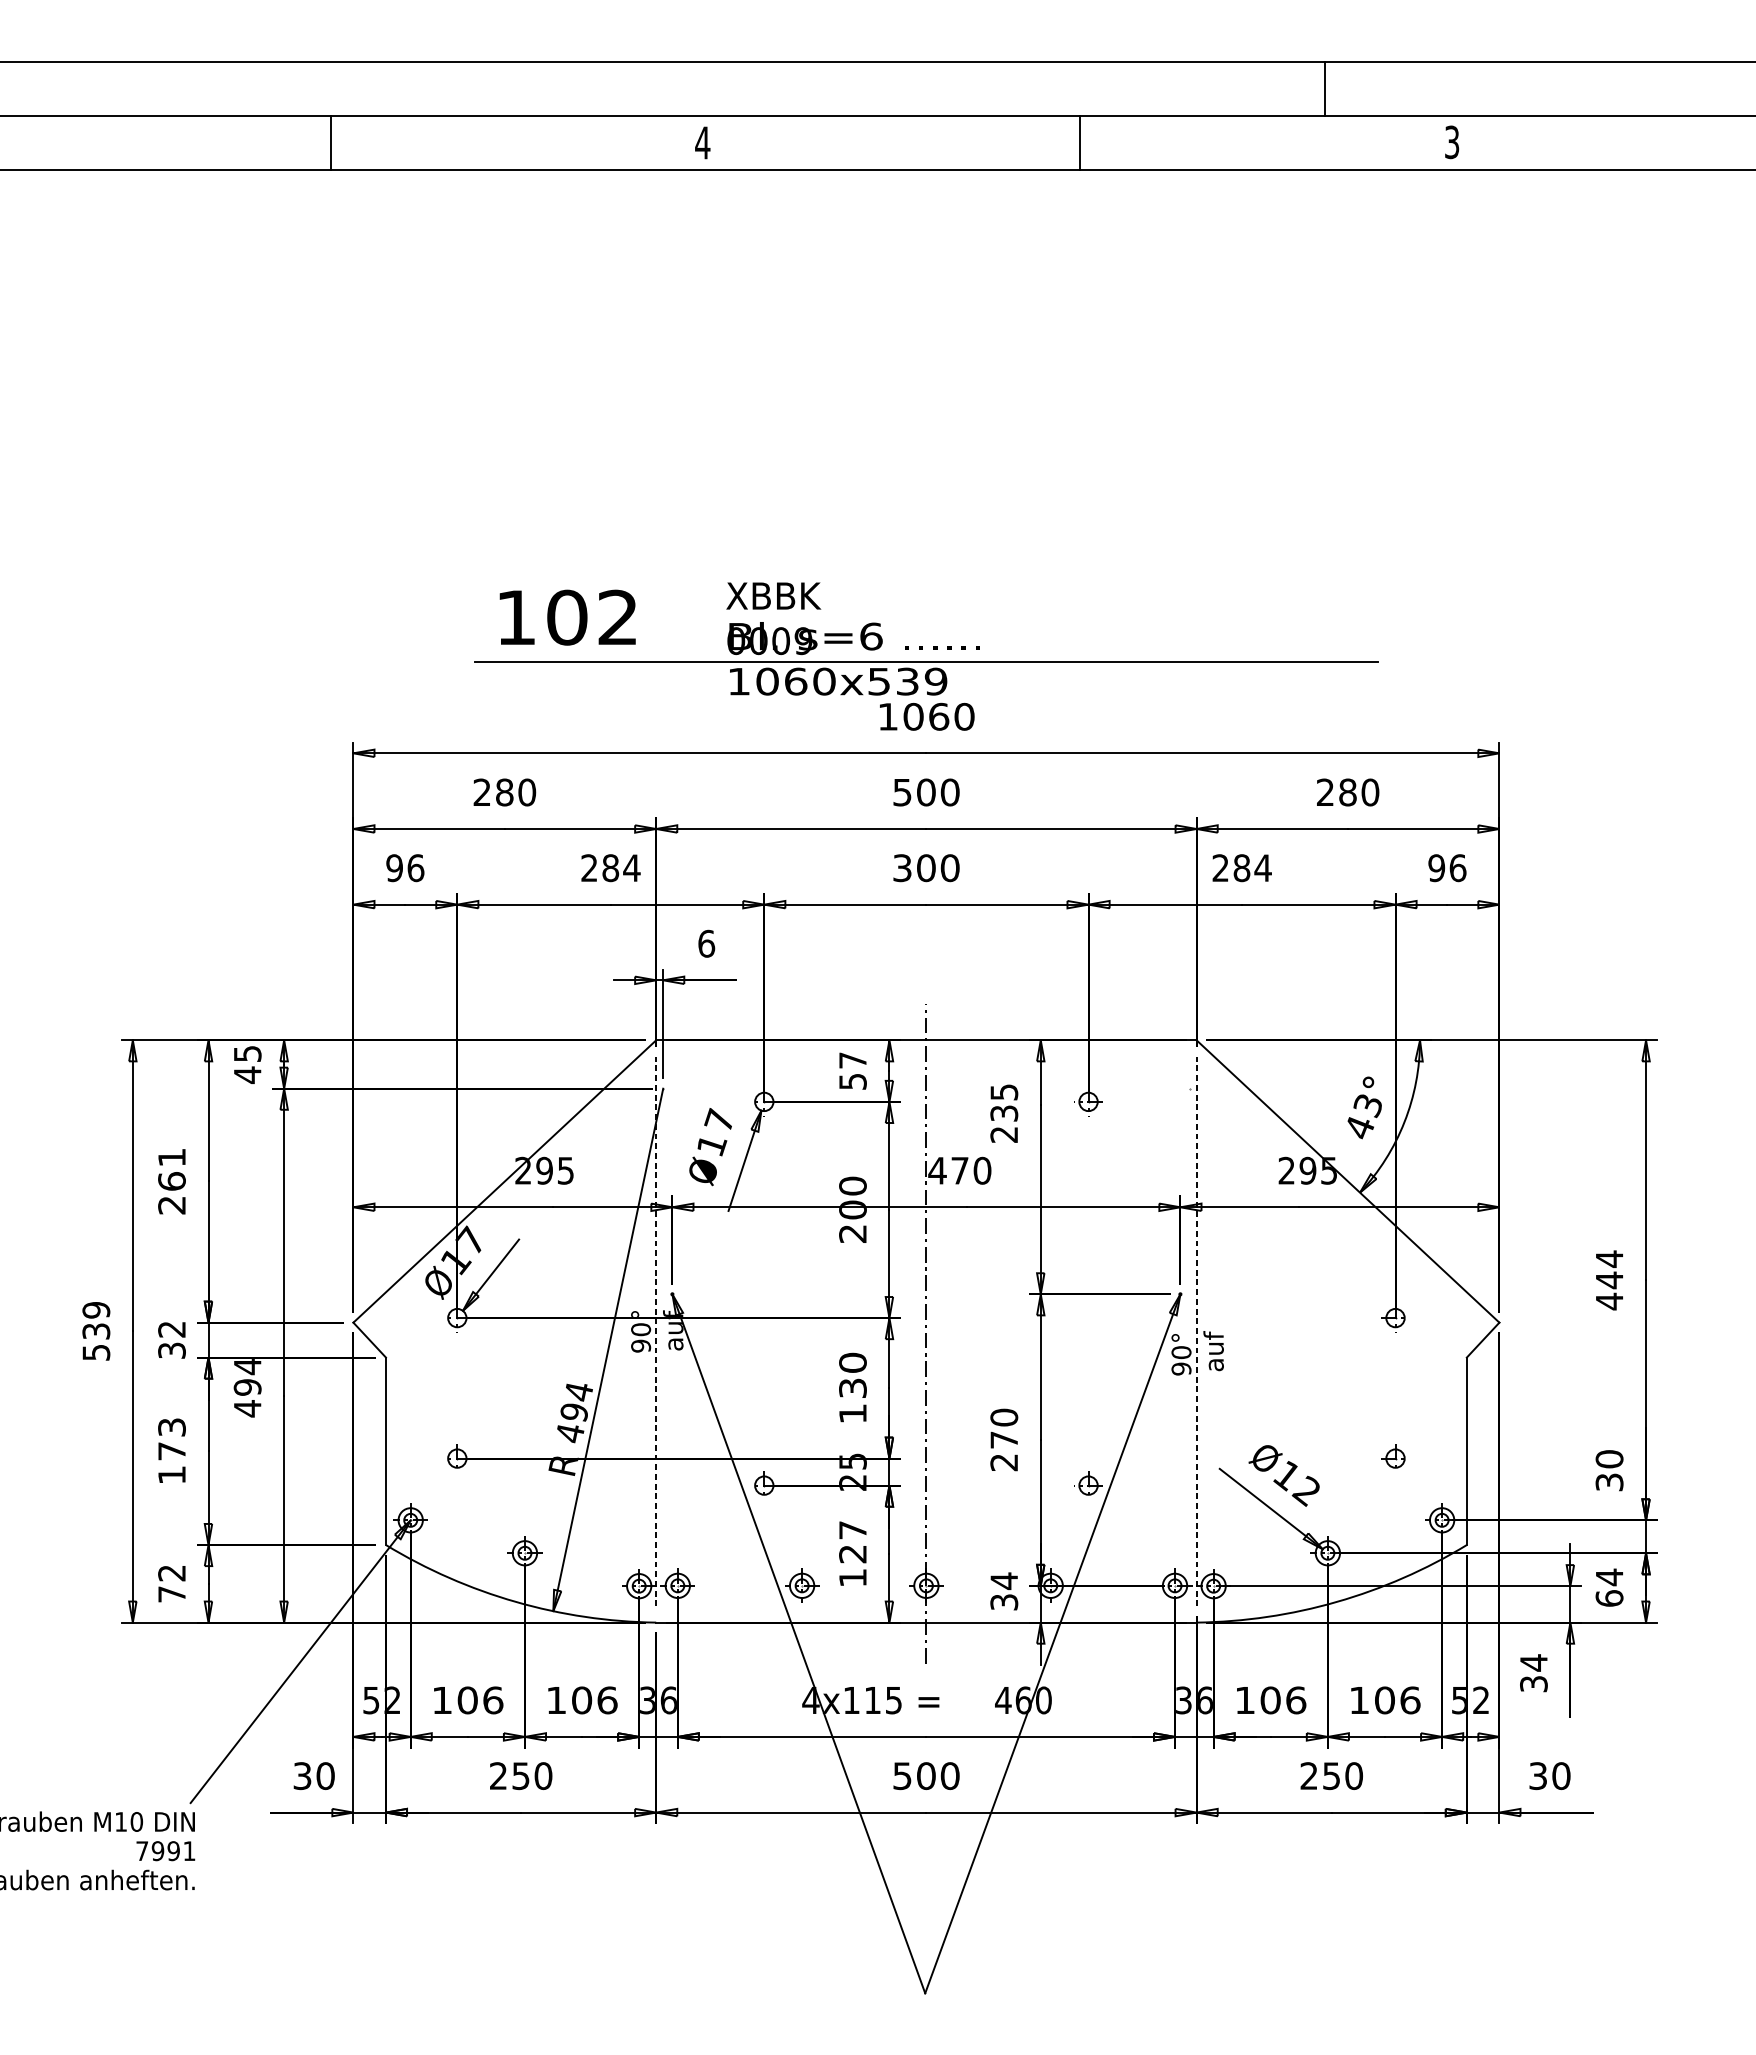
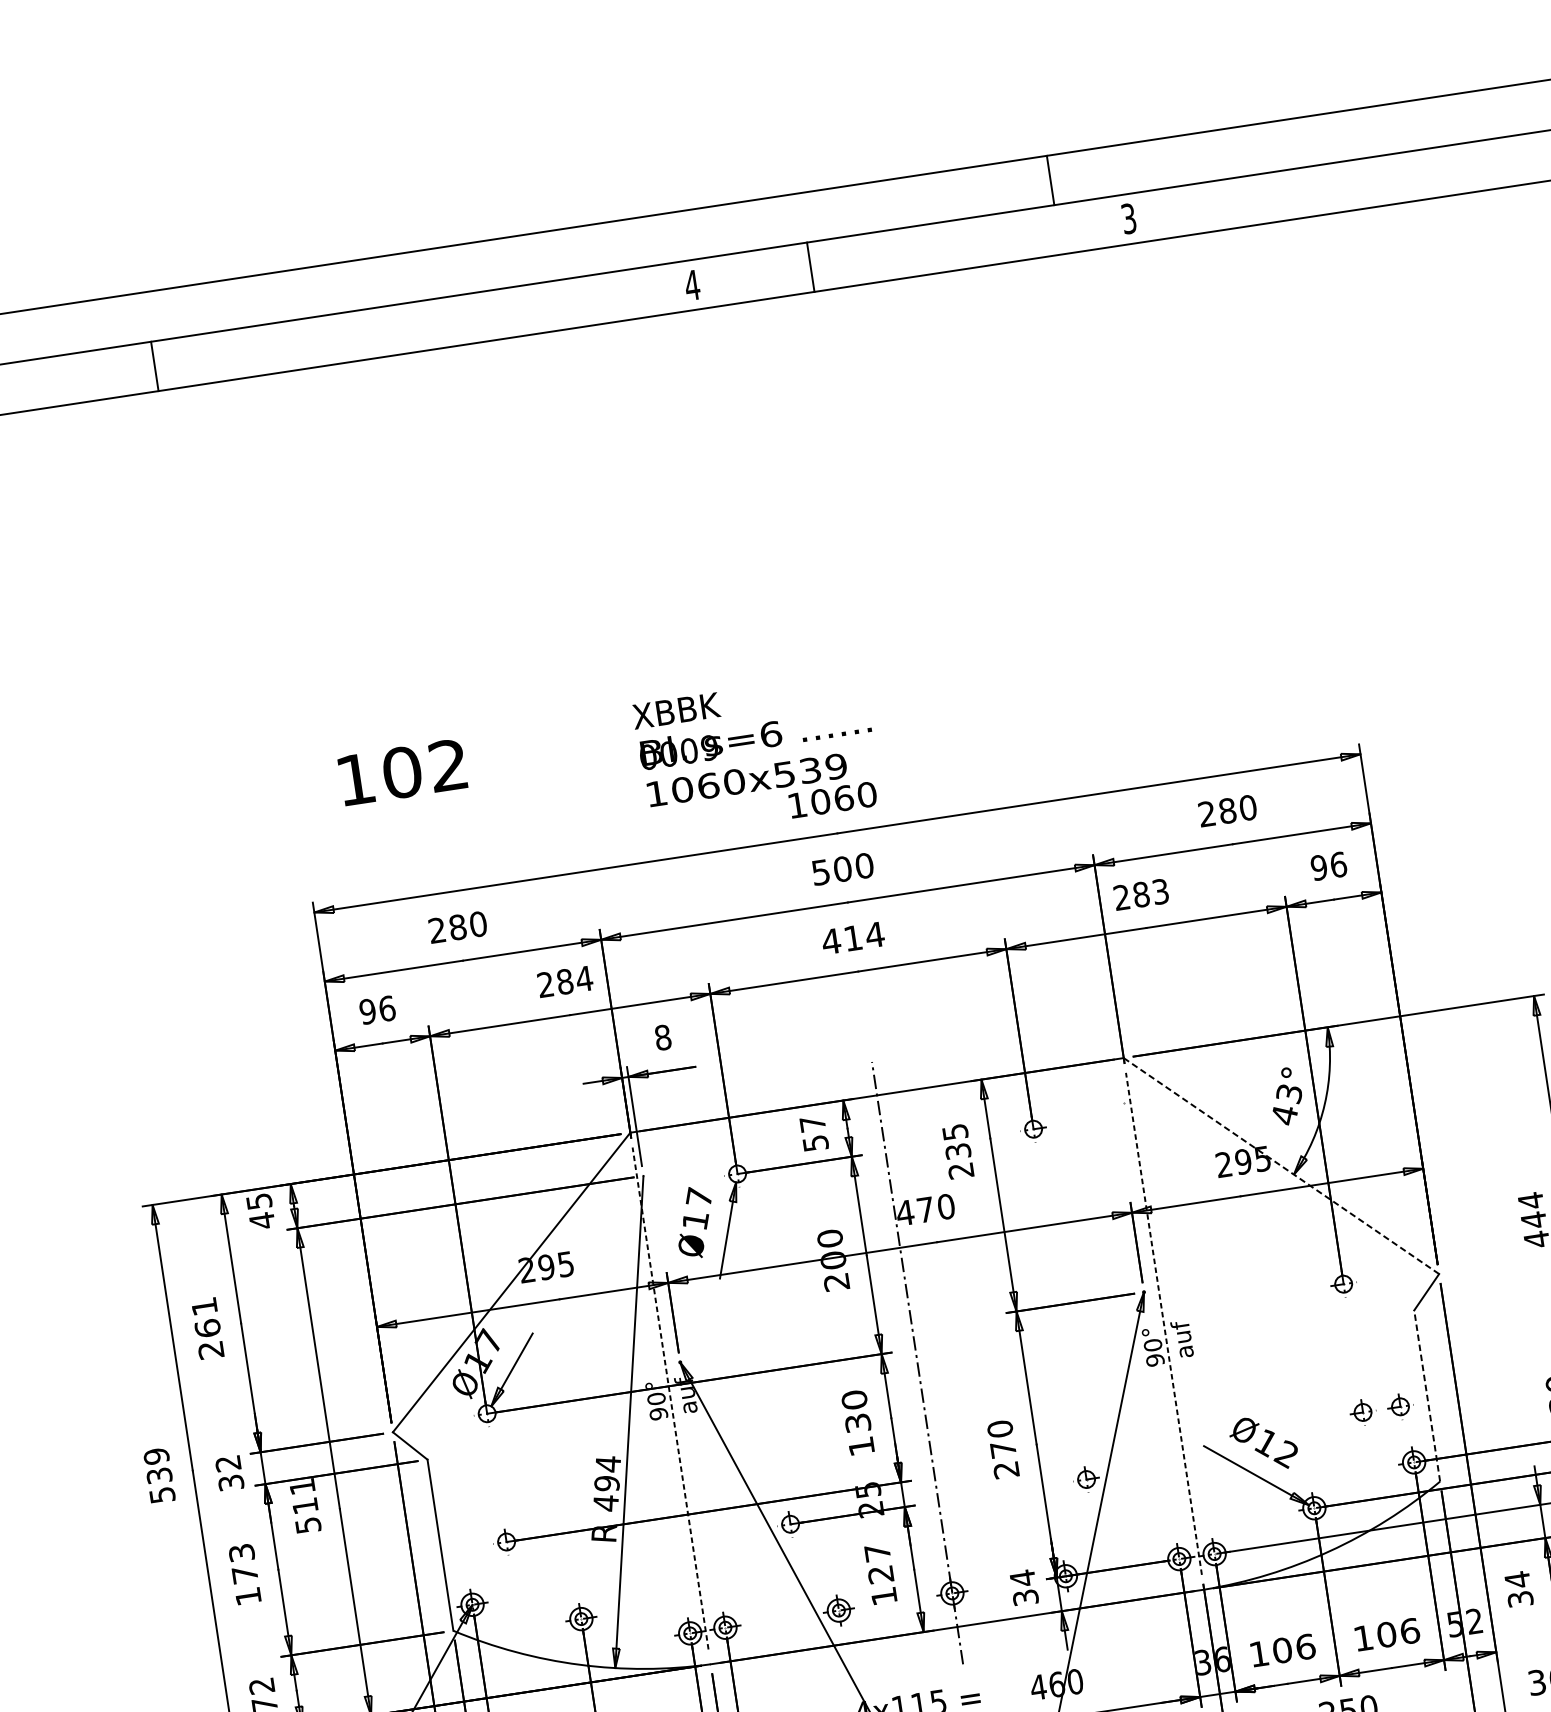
line: (1325, 88) -> (1050, 180), moved
line: (331, 142) -> (155, 366), moved
text: (702, 142) -> (692, 285), moved
line: (1079, 142) -> (810, 267), moved
text: (1452, 142) -> (1129, 218), moved
text: (567, 617) -> (402, 772), moved
line: (926, 662) -> (824, 750), removed
text: (926, 868) -> (853, 938), 300 -> 414
text: (1262, 868) -> (1160, 892), 284 -> 283
text: (706, 943) -> (662, 1037), 6 -> 8
line: (1348, 1181) -> (1281, 1166), solid -> dashed
text: (247, 1388) -> (305, 1507), 494 -> 511
line: (1466, 1451) -> (1426, 1396), solid -> dashed
part: (1434, 1456) -> (1398, 1405), added

